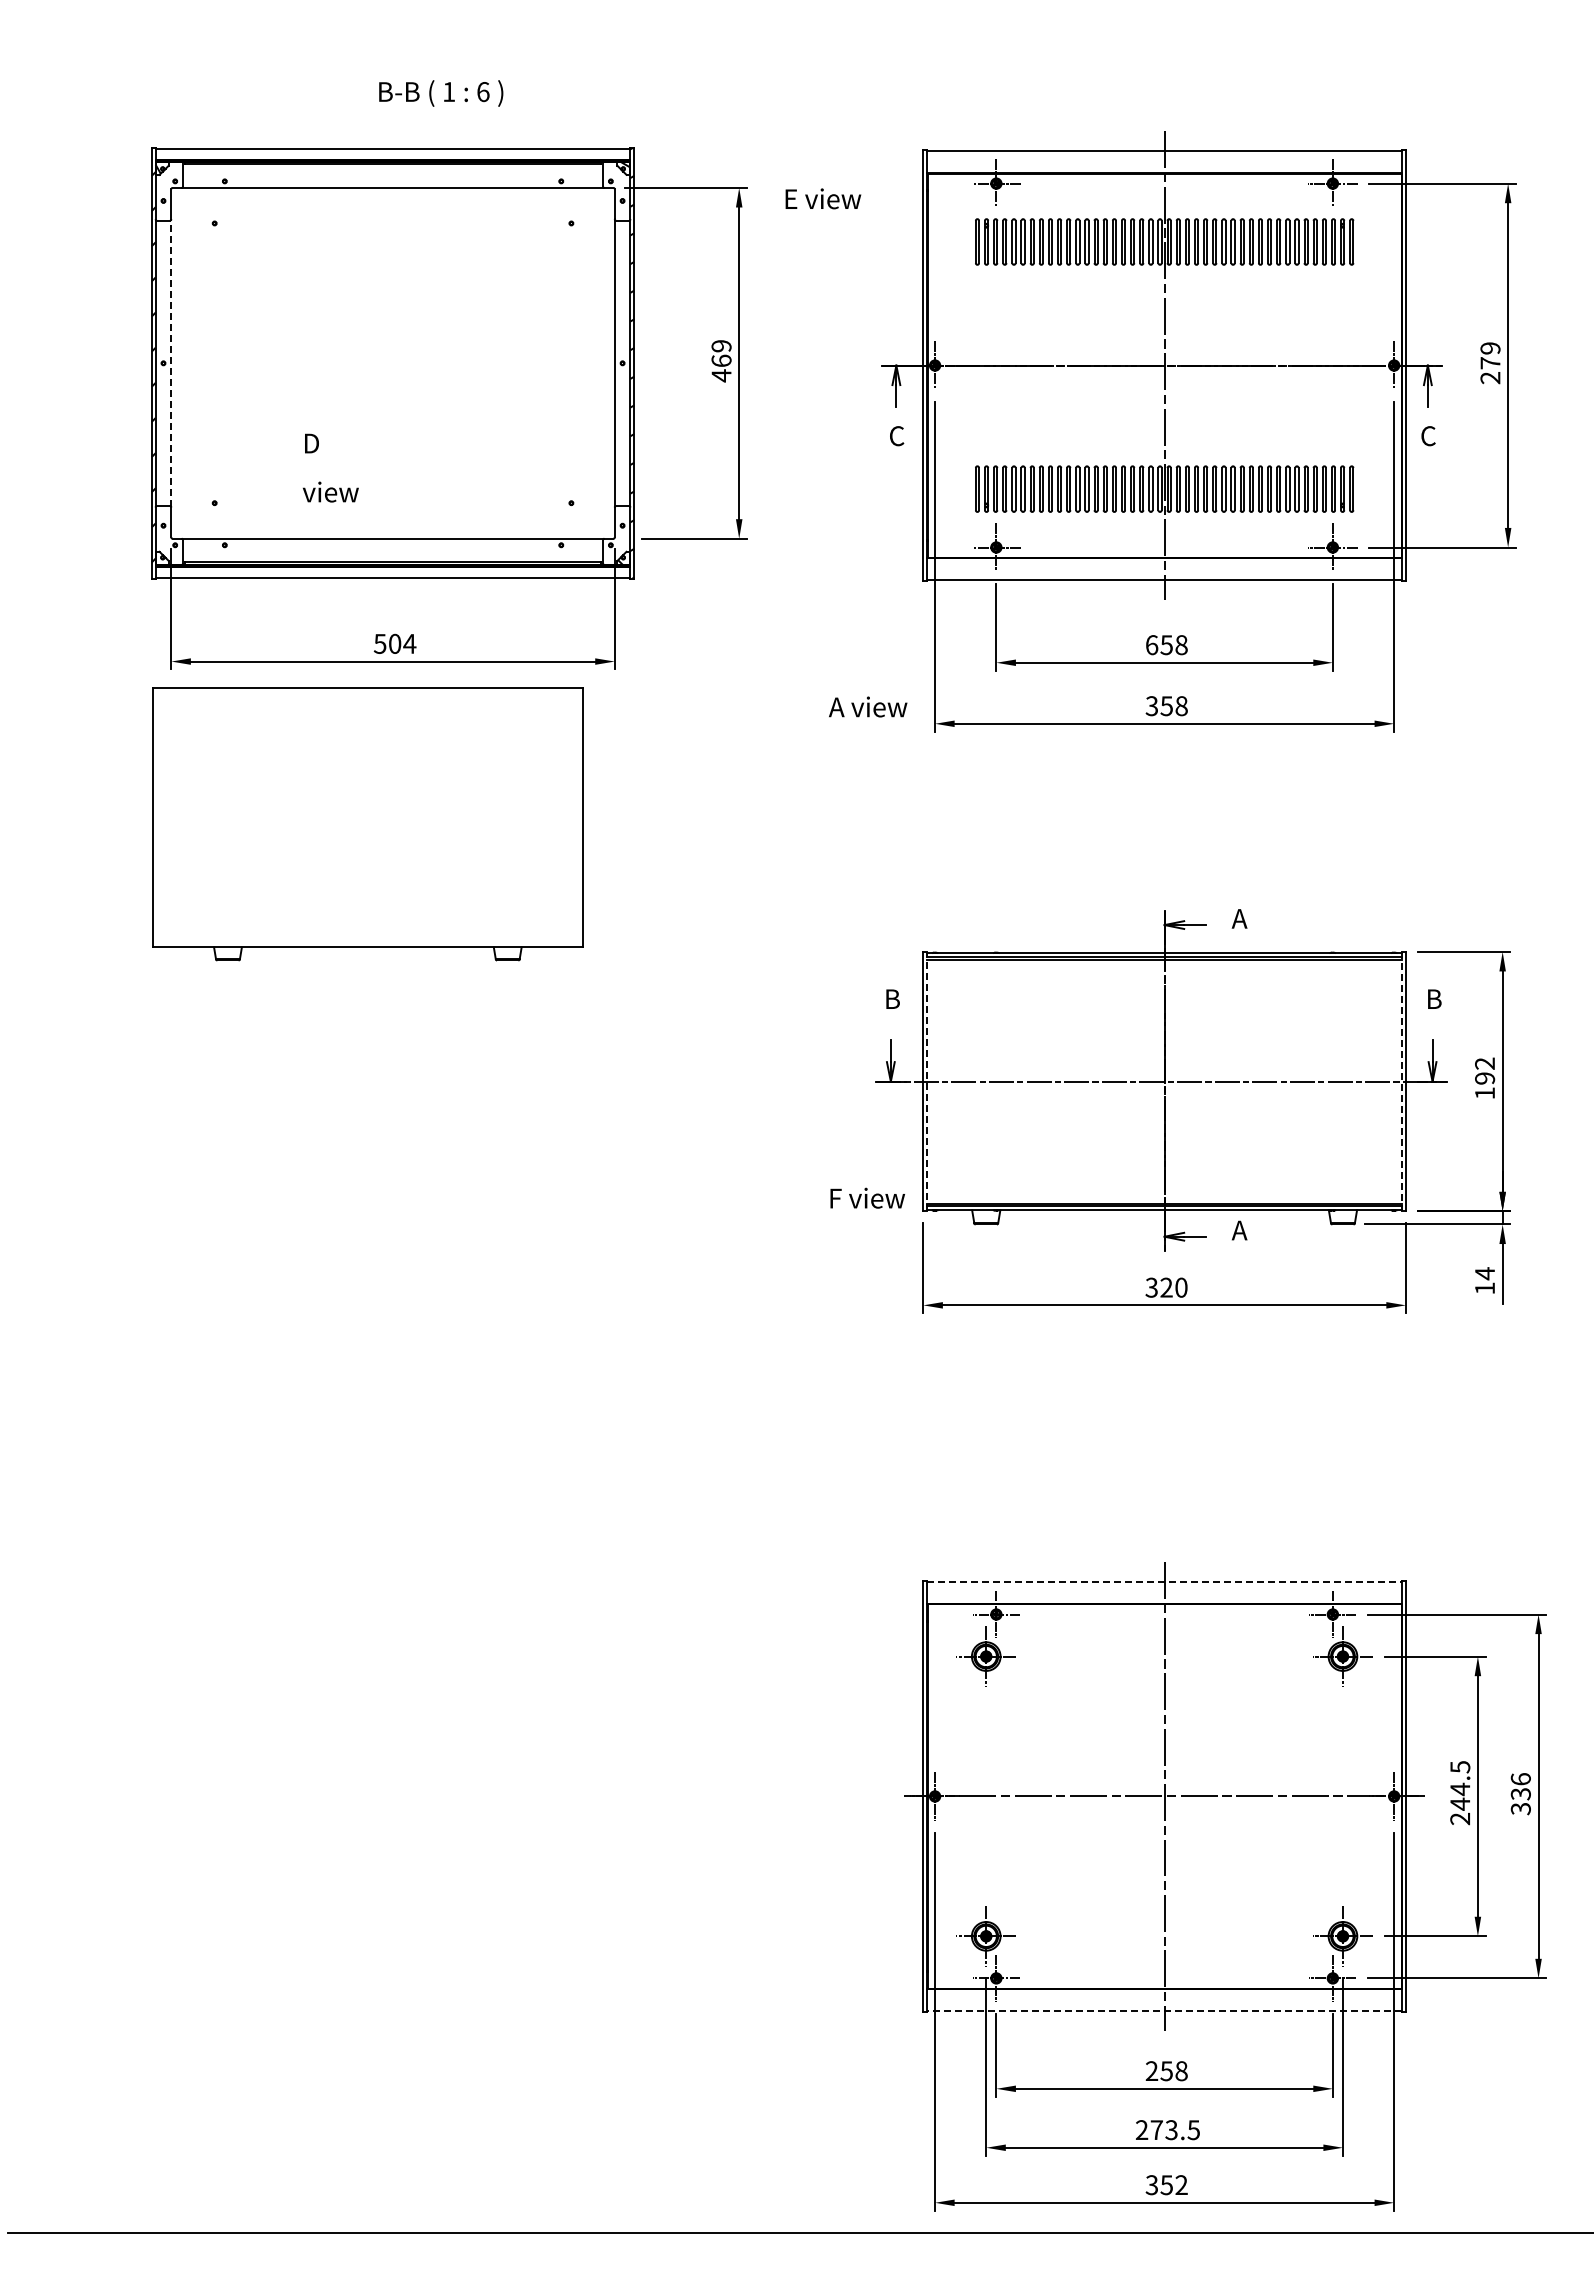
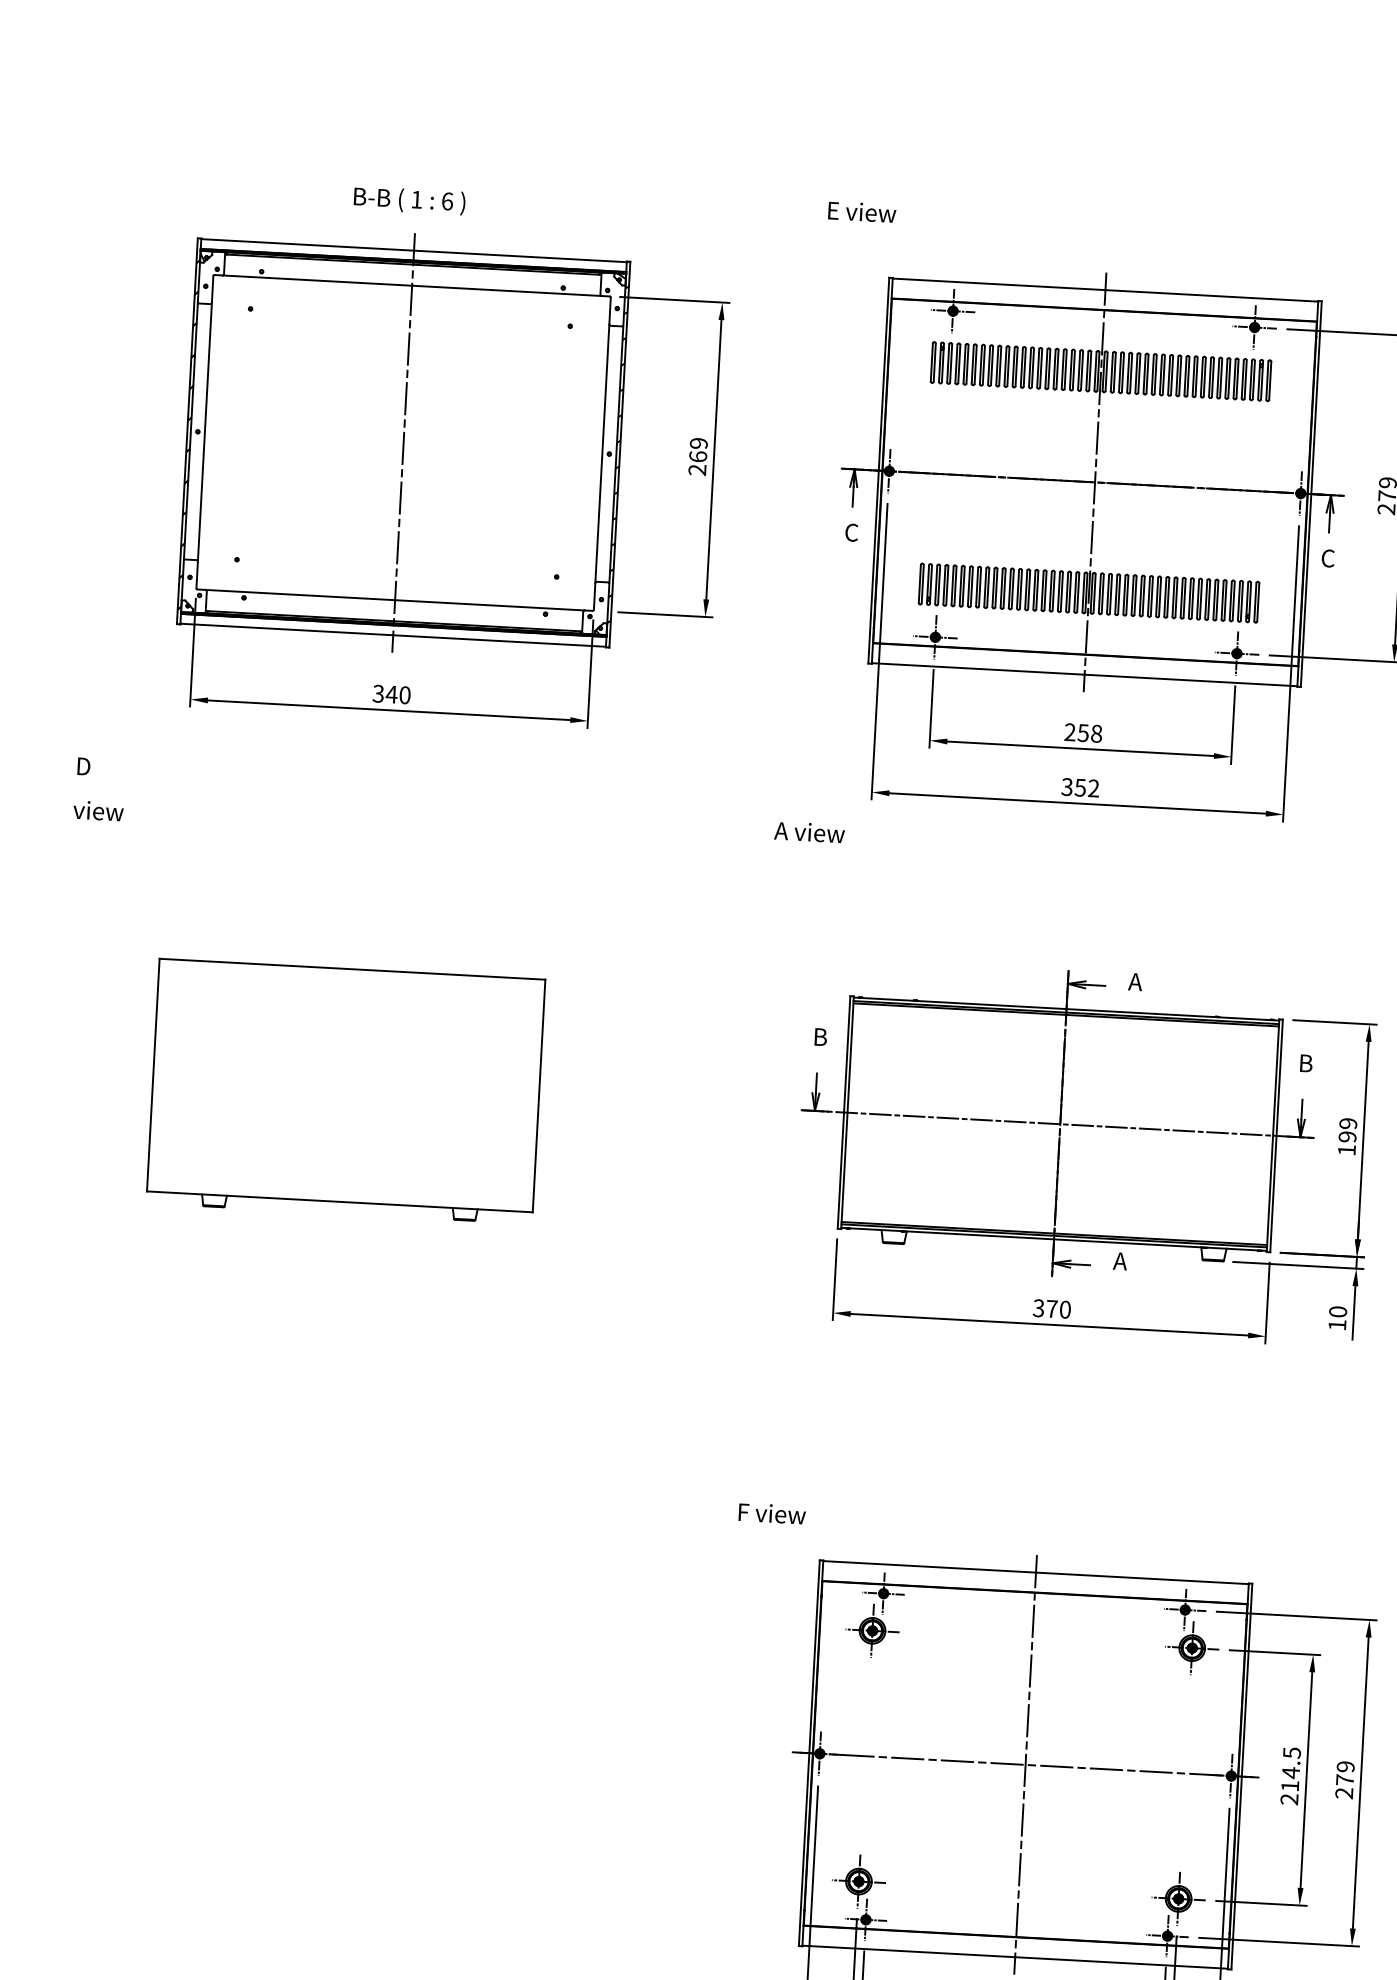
text: (441, 93) -> (409, 200), moved
text: (823, 198) -> (862, 211), moved
line: (171, 362) -> (205, 431), dashed -> solid
line: (393, 363) -> (404, 443), added
text: (721, 375) -> (697, 469), 469 -> 269
text: (330, 467) -> (99, 788), moved
text: (395, 643) -> (392, 694), 504 -> 340
text: (1151, 645) -> (1069, 732), 658 -> 258
text: (868, 706) -> (809, 831), moved
text: (1181, 706) -> (1093, 788), 358 -> 352
part: (367, 824) -> (345, 1091), moved
text: (1485, 1063) -> (1348, 1123), 192 -> 199
line: (927, 1081) -> (847, 1112), dashed -> solid
line: (1401, 1081) -> (1272, 1135), dashed -> solid
text: (867, 1197) -> (772, 1512), moved
text: (1485, 1273) -> (1338, 1311), 14 -> 10
text: (1166, 1287) -> (1052, 1308), 320 -> 370
line: (1165, 1581) -> (1036, 1572), dashed -> solid
text: (1520, 1794) -> (1344, 1780), 336 -> 279
text: (1460, 1803) -> (1290, 1785), 244.5 -> 214.5
line: (1164, 2011) -> (1015, 1957), dashed -> solid

